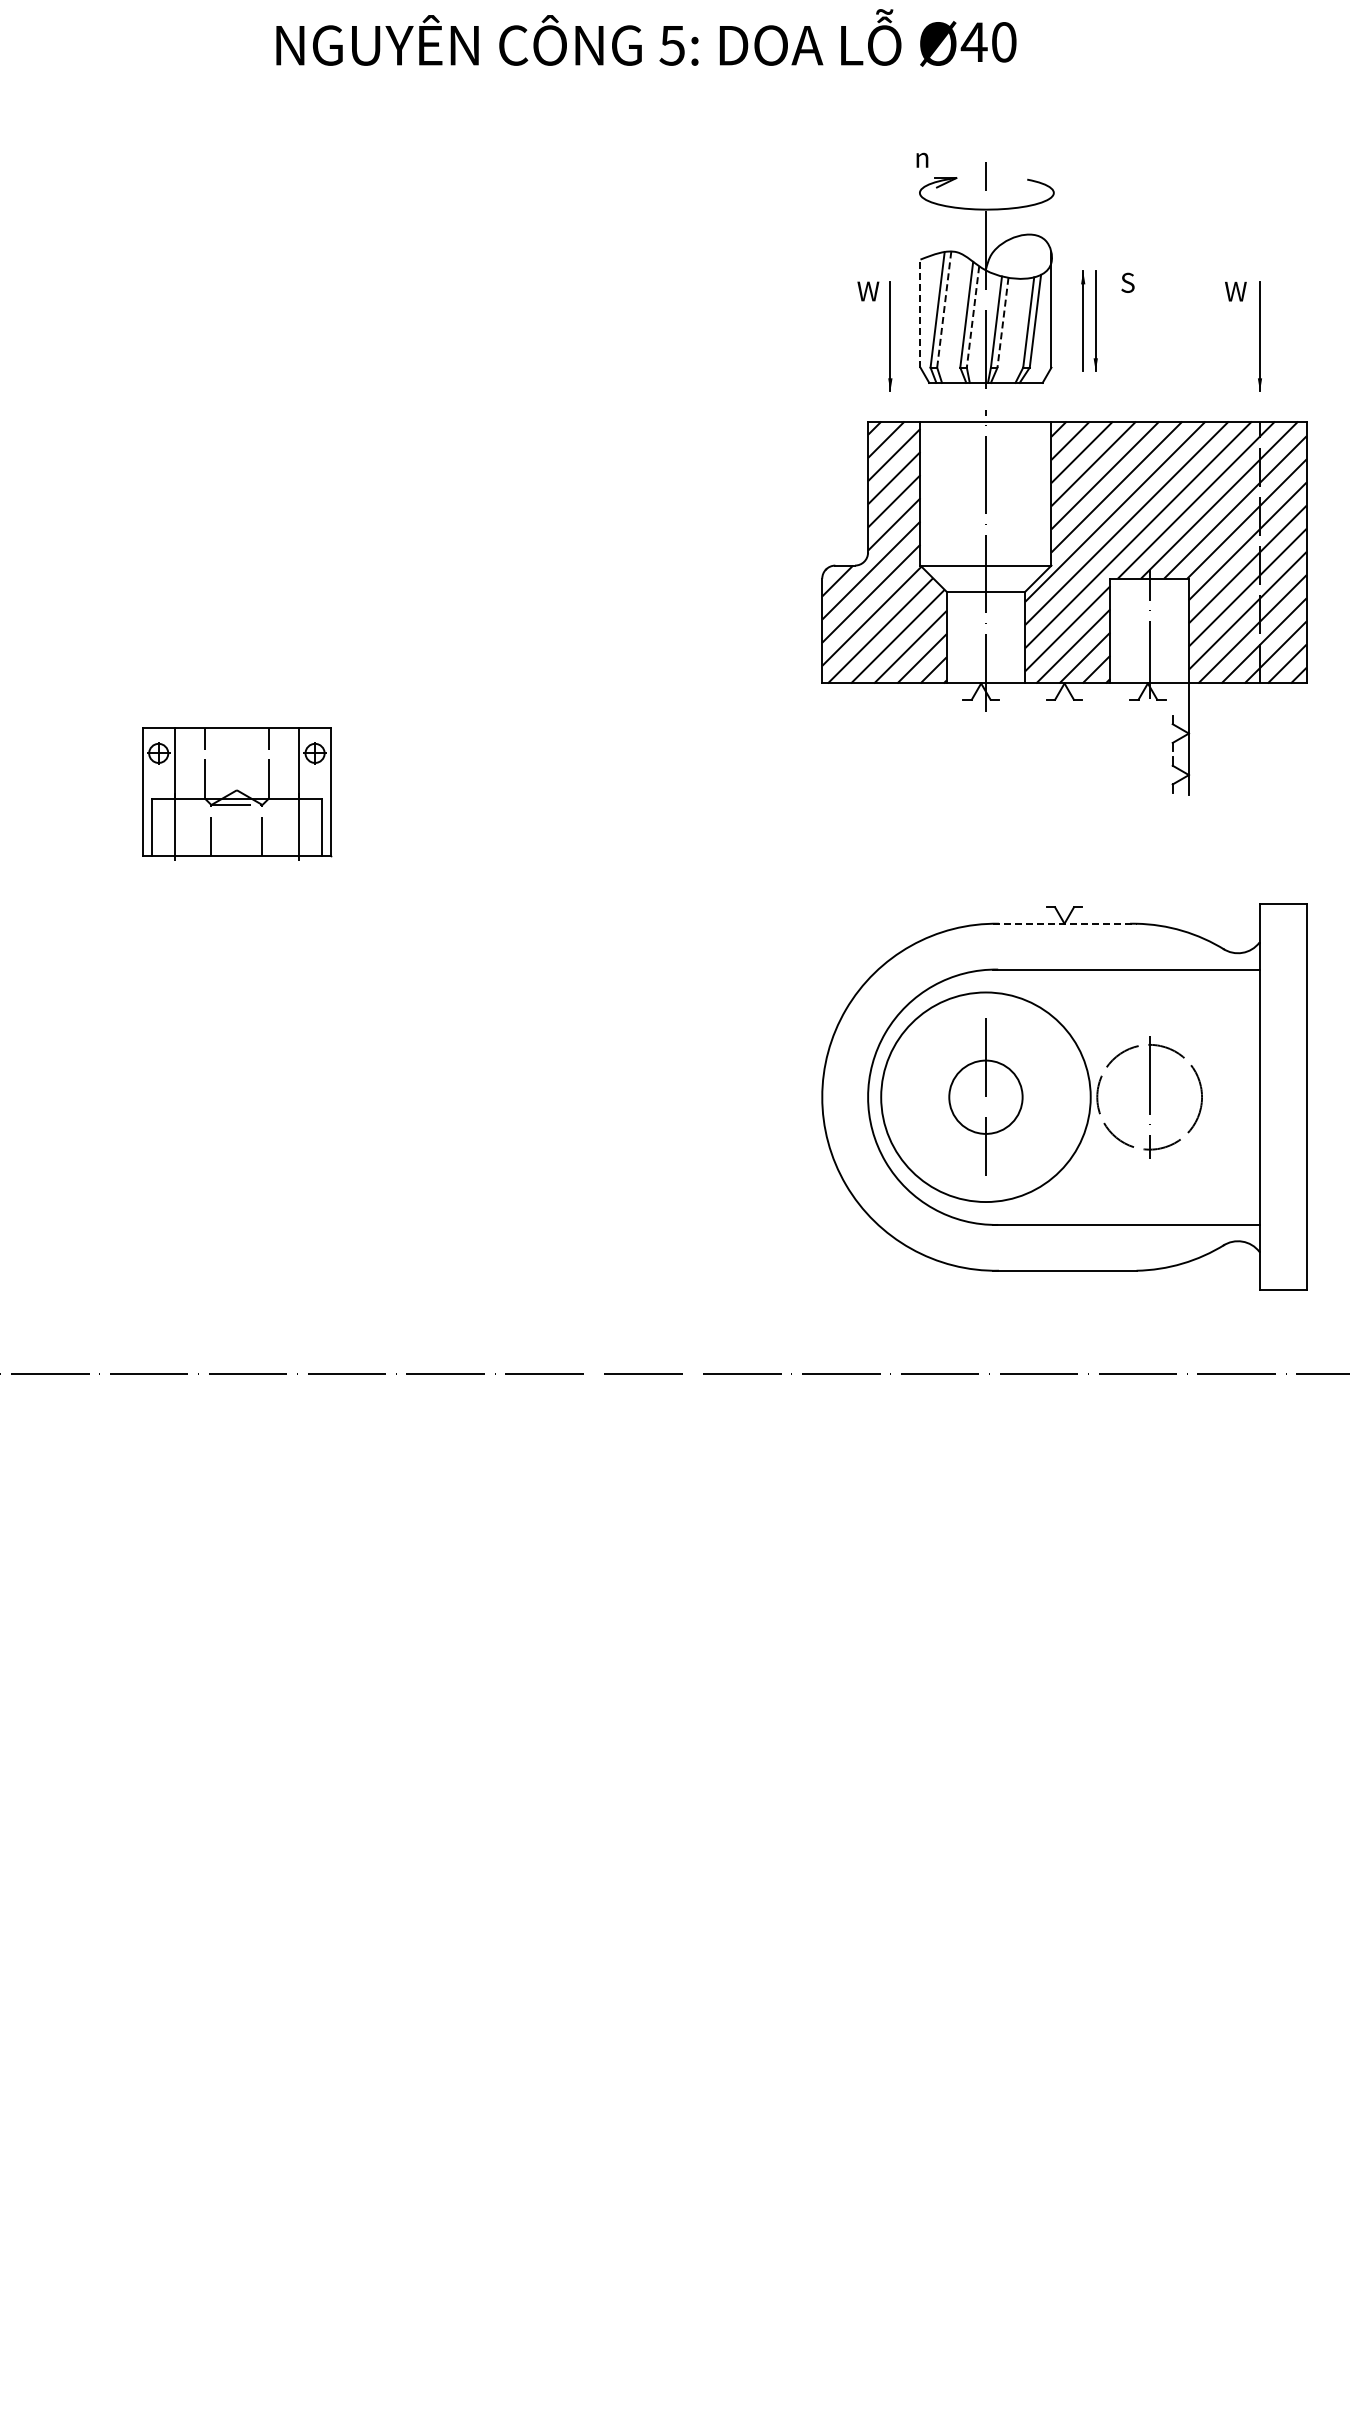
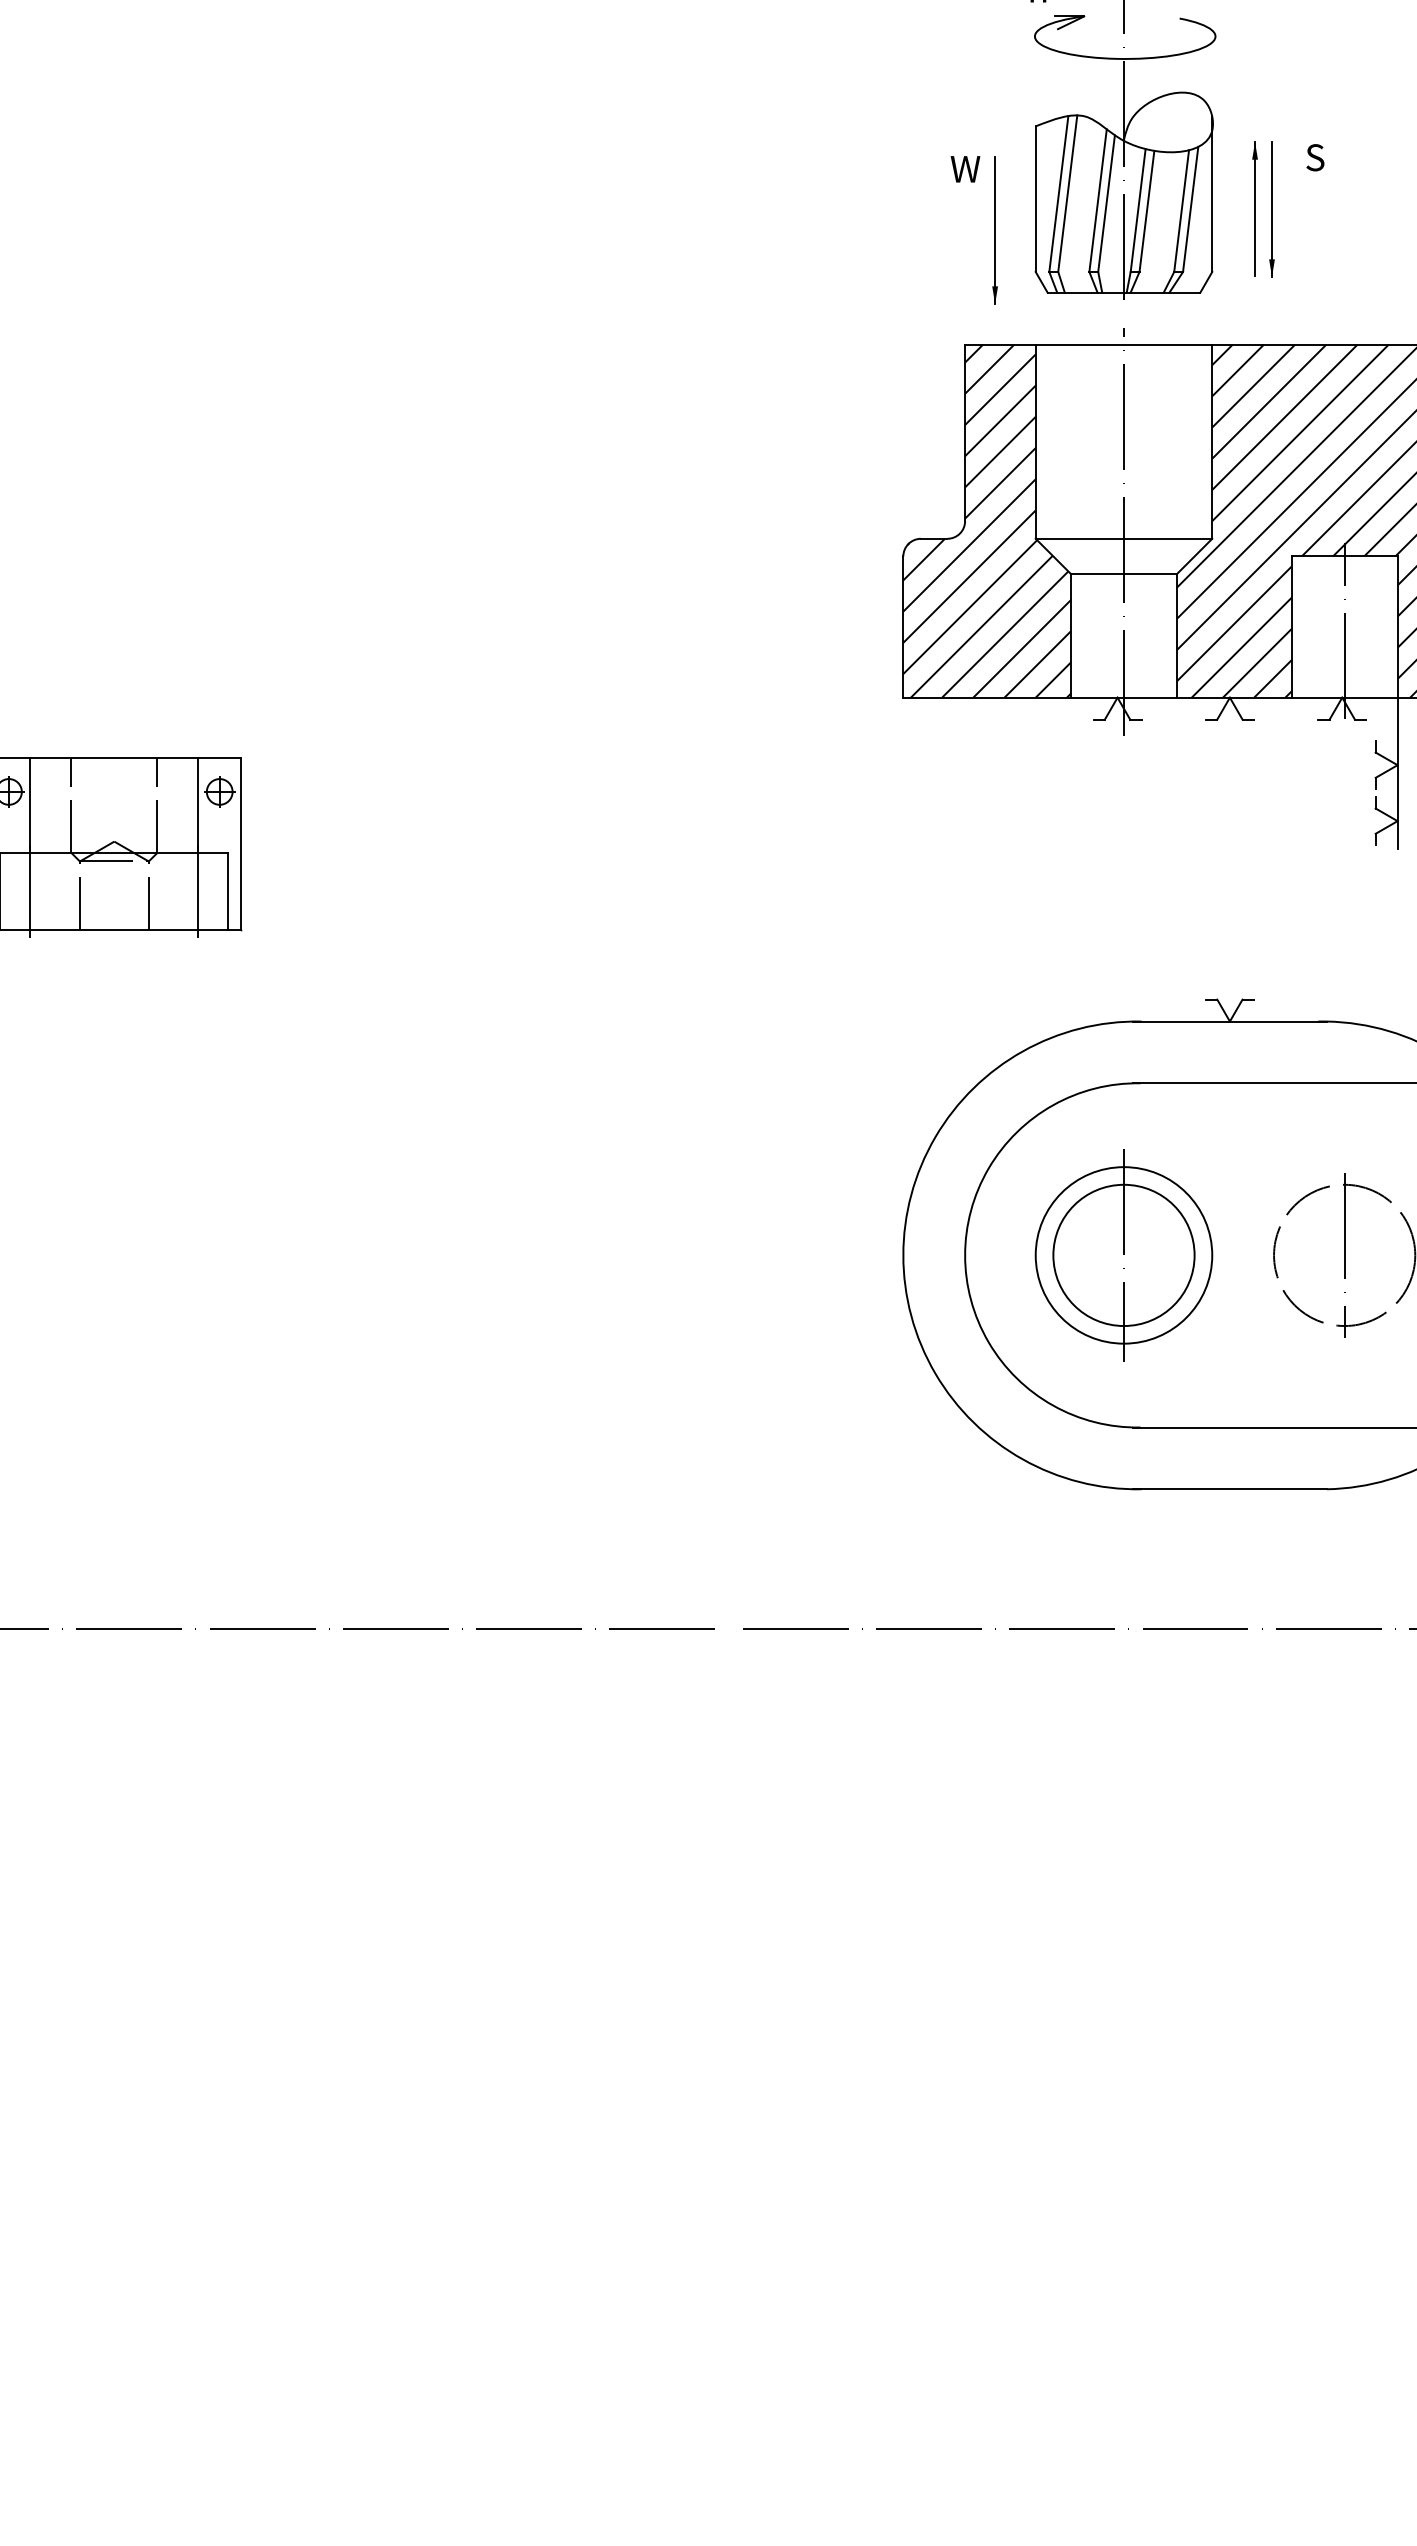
line: (944, 309) -> (1068, 193), dashed -> solid
line: (920, 313) -> (1035, 198), dashed -> solid
line: (972, 317) -> (1105, 204), dashed -> solid
line: (1002, 323) -> (1146, 212), dashed -> solid
line: (1064, 923) -> (1229, 1021), dashed -> solid
circle: (985, 1096) -> (1123, 1254), size x0.62
circle: (985, 1096) -> (1123, 1254), size x1.43

